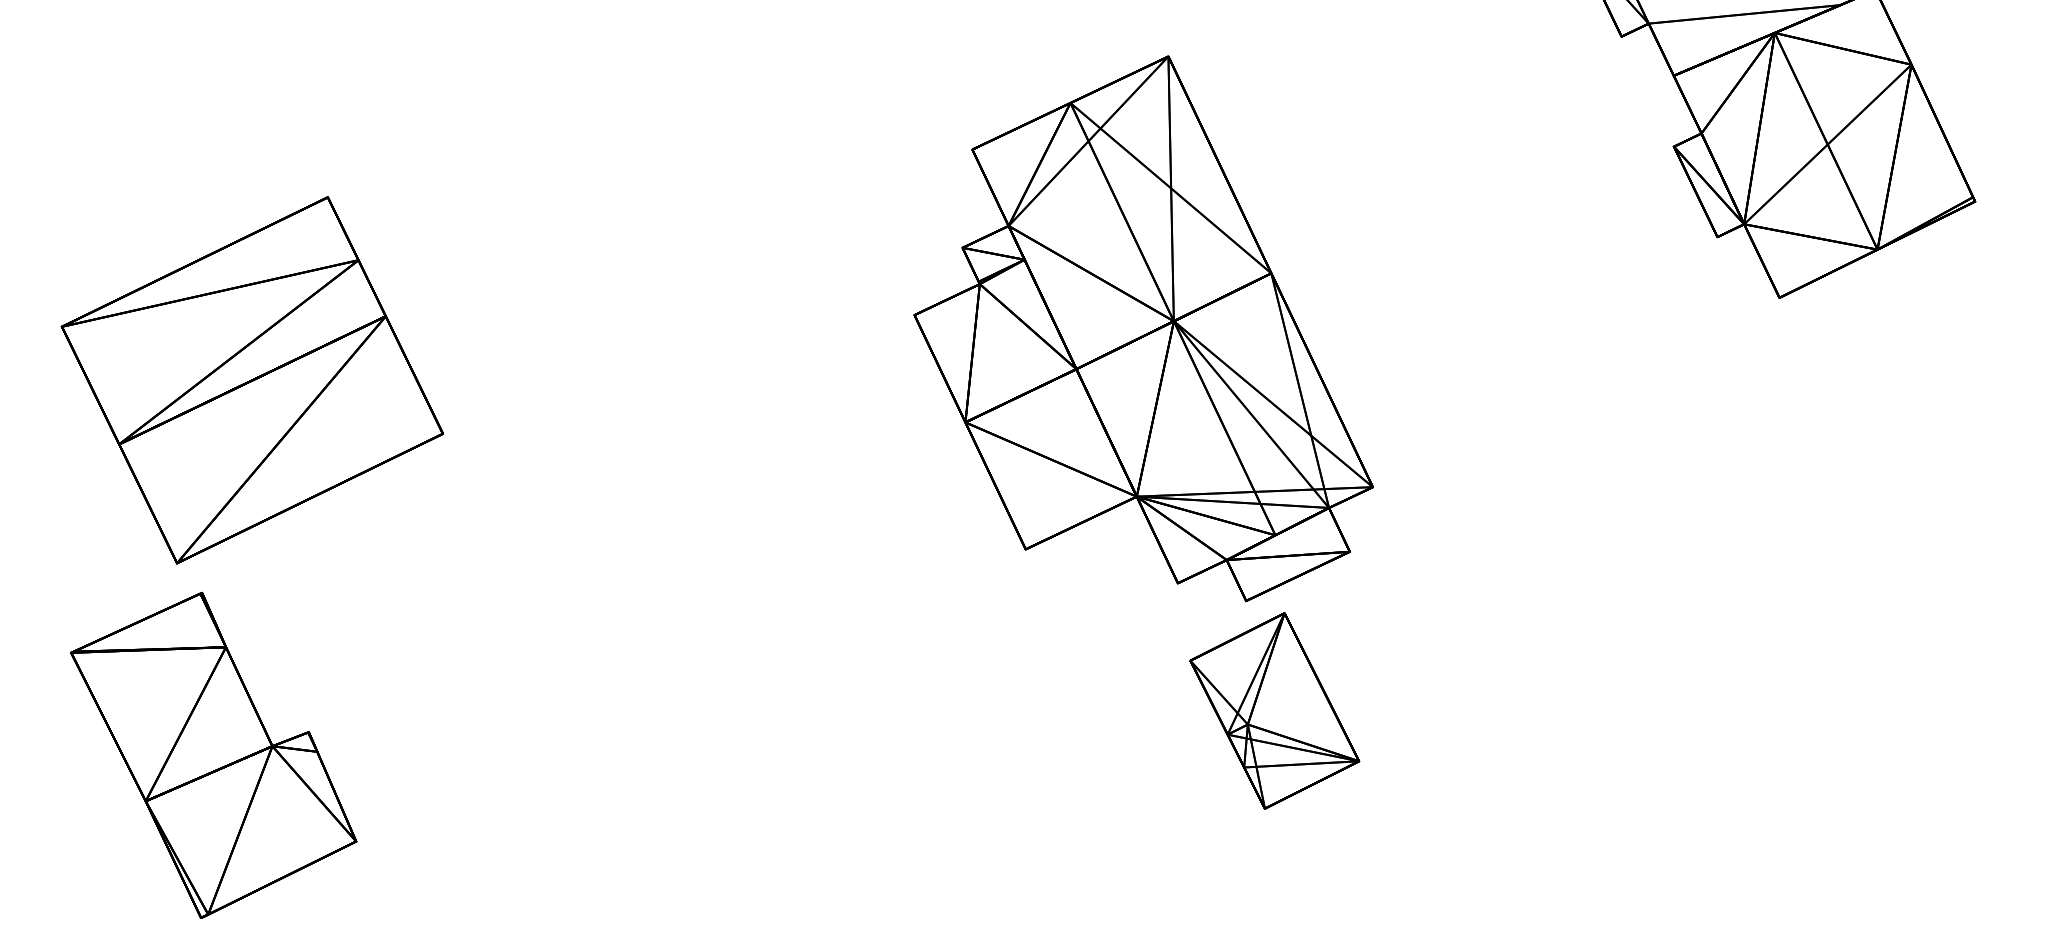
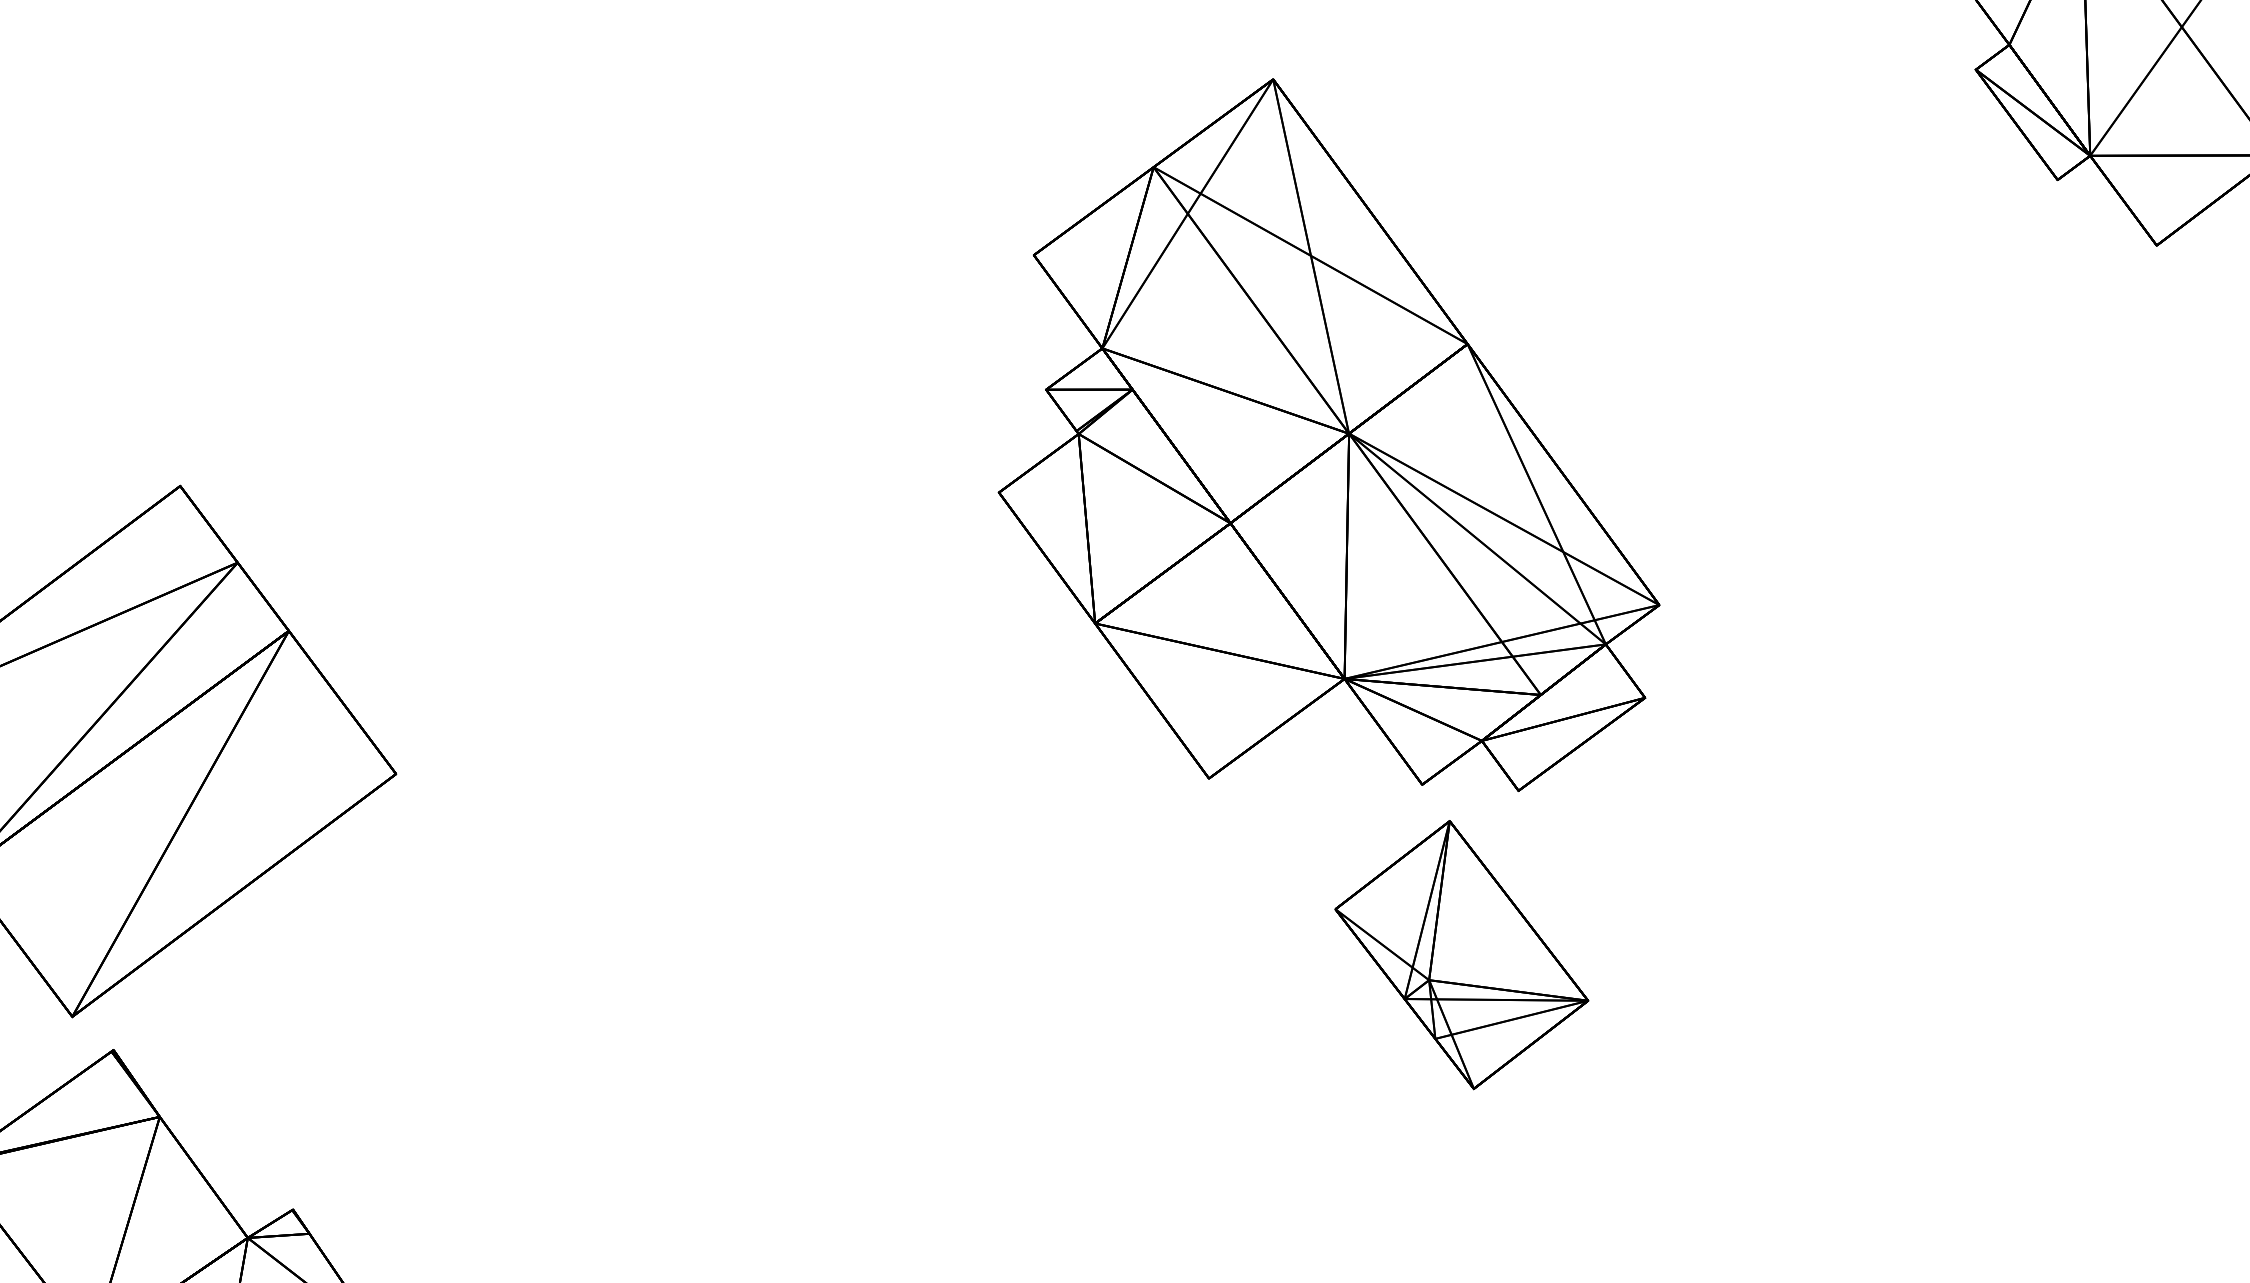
part: (1274, 710) -> (1461, 954), moved

